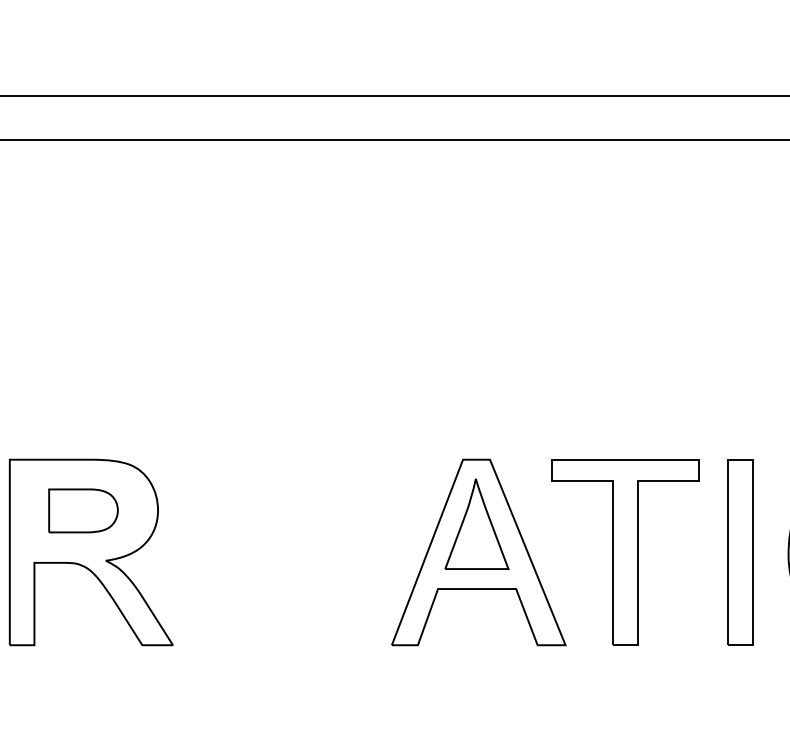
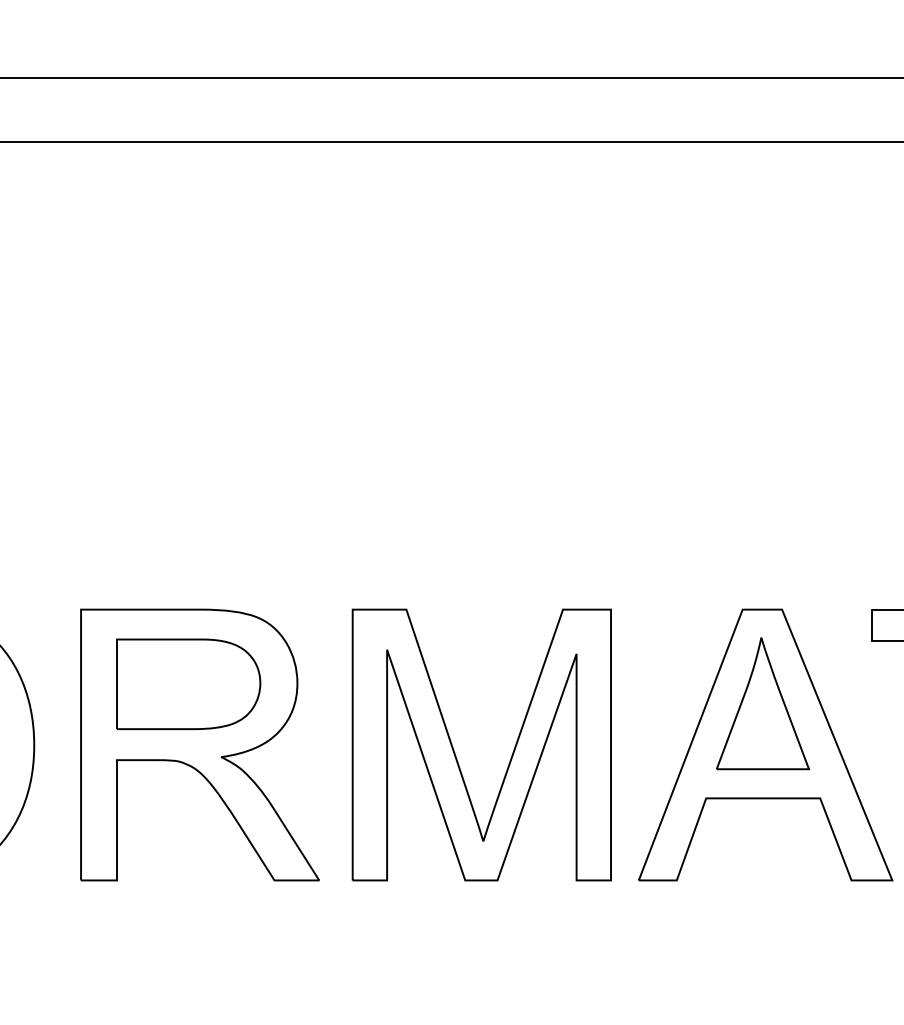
part: (83, 510) -> (188, 683), size x1.43
part: (266, 557) -> (455, 752), added

